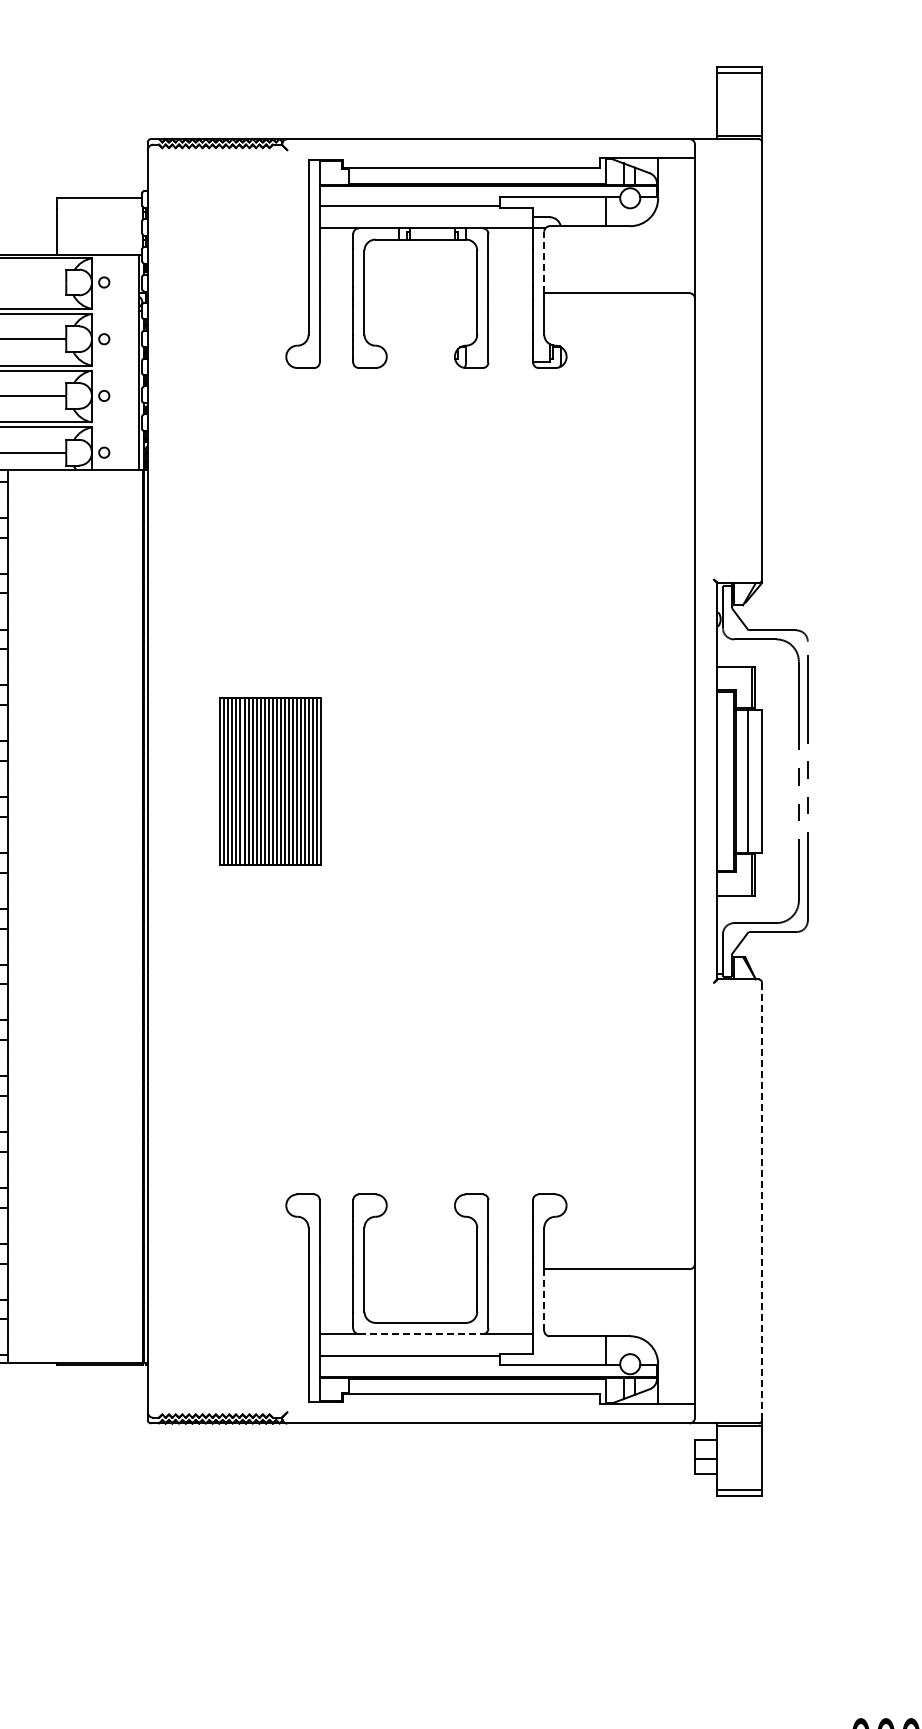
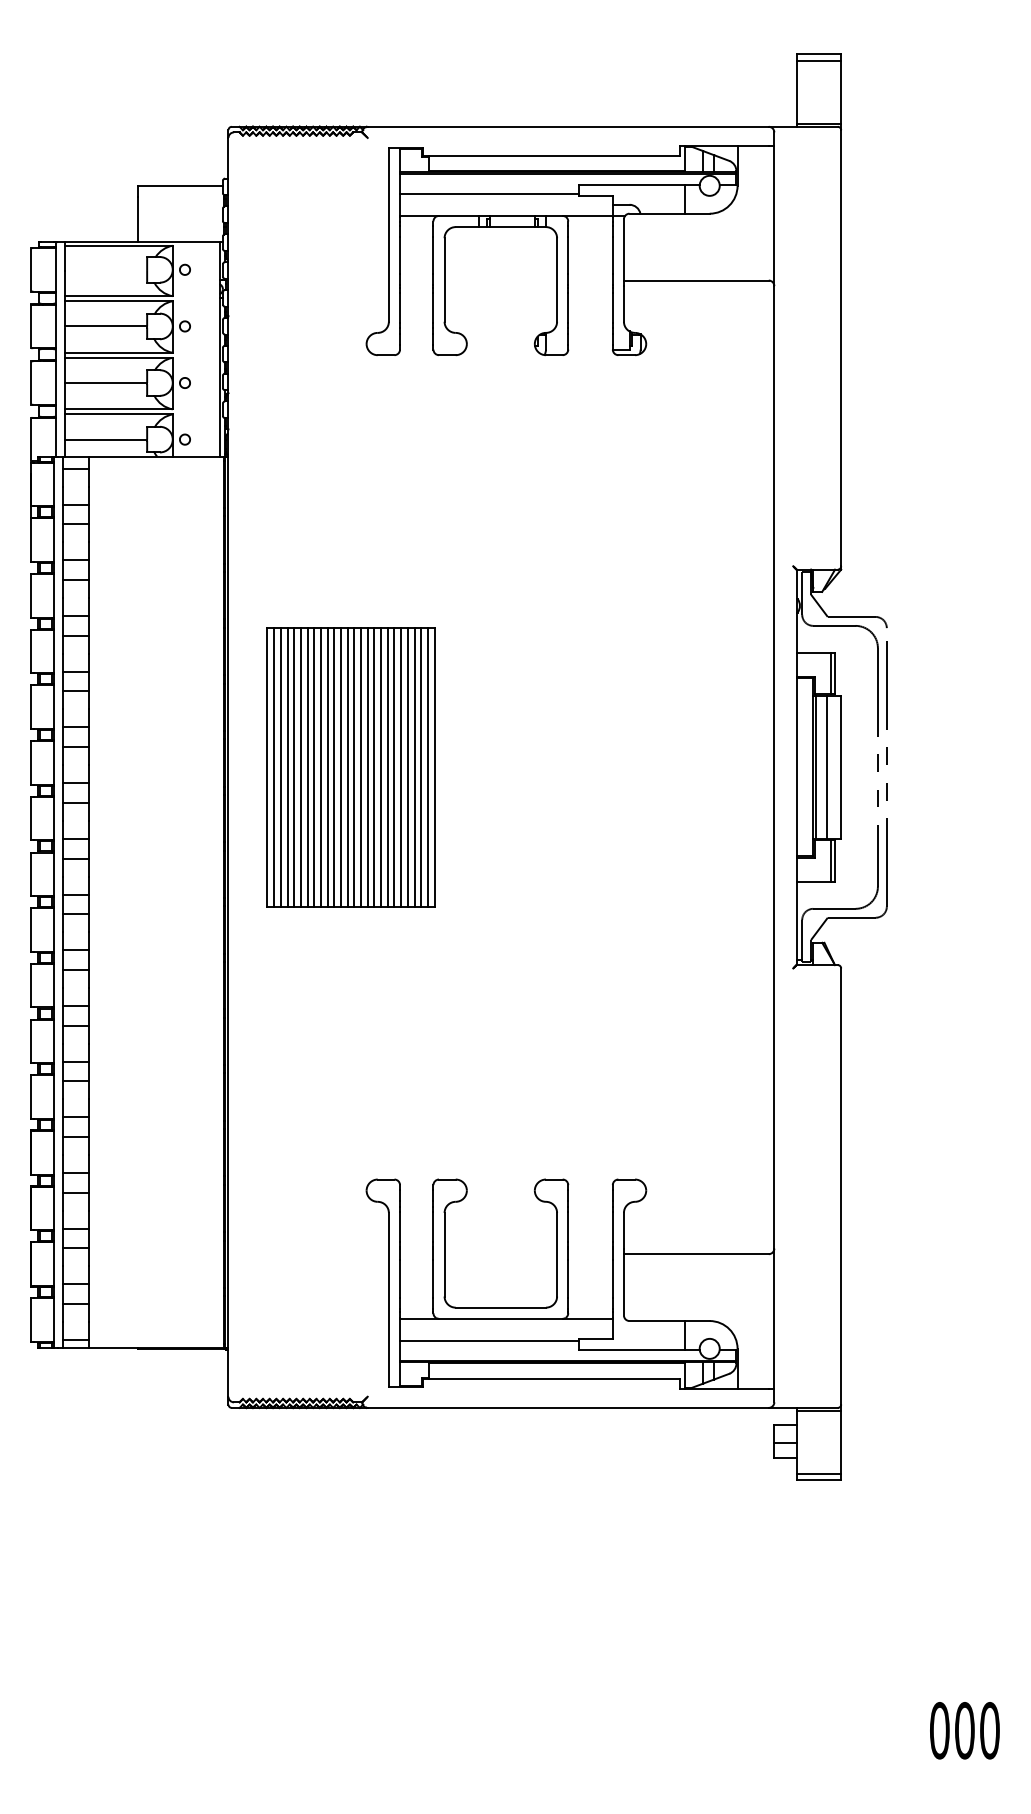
line: (543, 262) -> (623, 249), dashed -> solid
part: (270, 781) -> (350, 767), size x1.67
line: (762, 1202) -> (841, 1187), dashed -> solid
line: (543, 1299) -> (623, 1284), dashed -> solid
line: (420, 1333) -> (500, 1318), dashed -> solid

